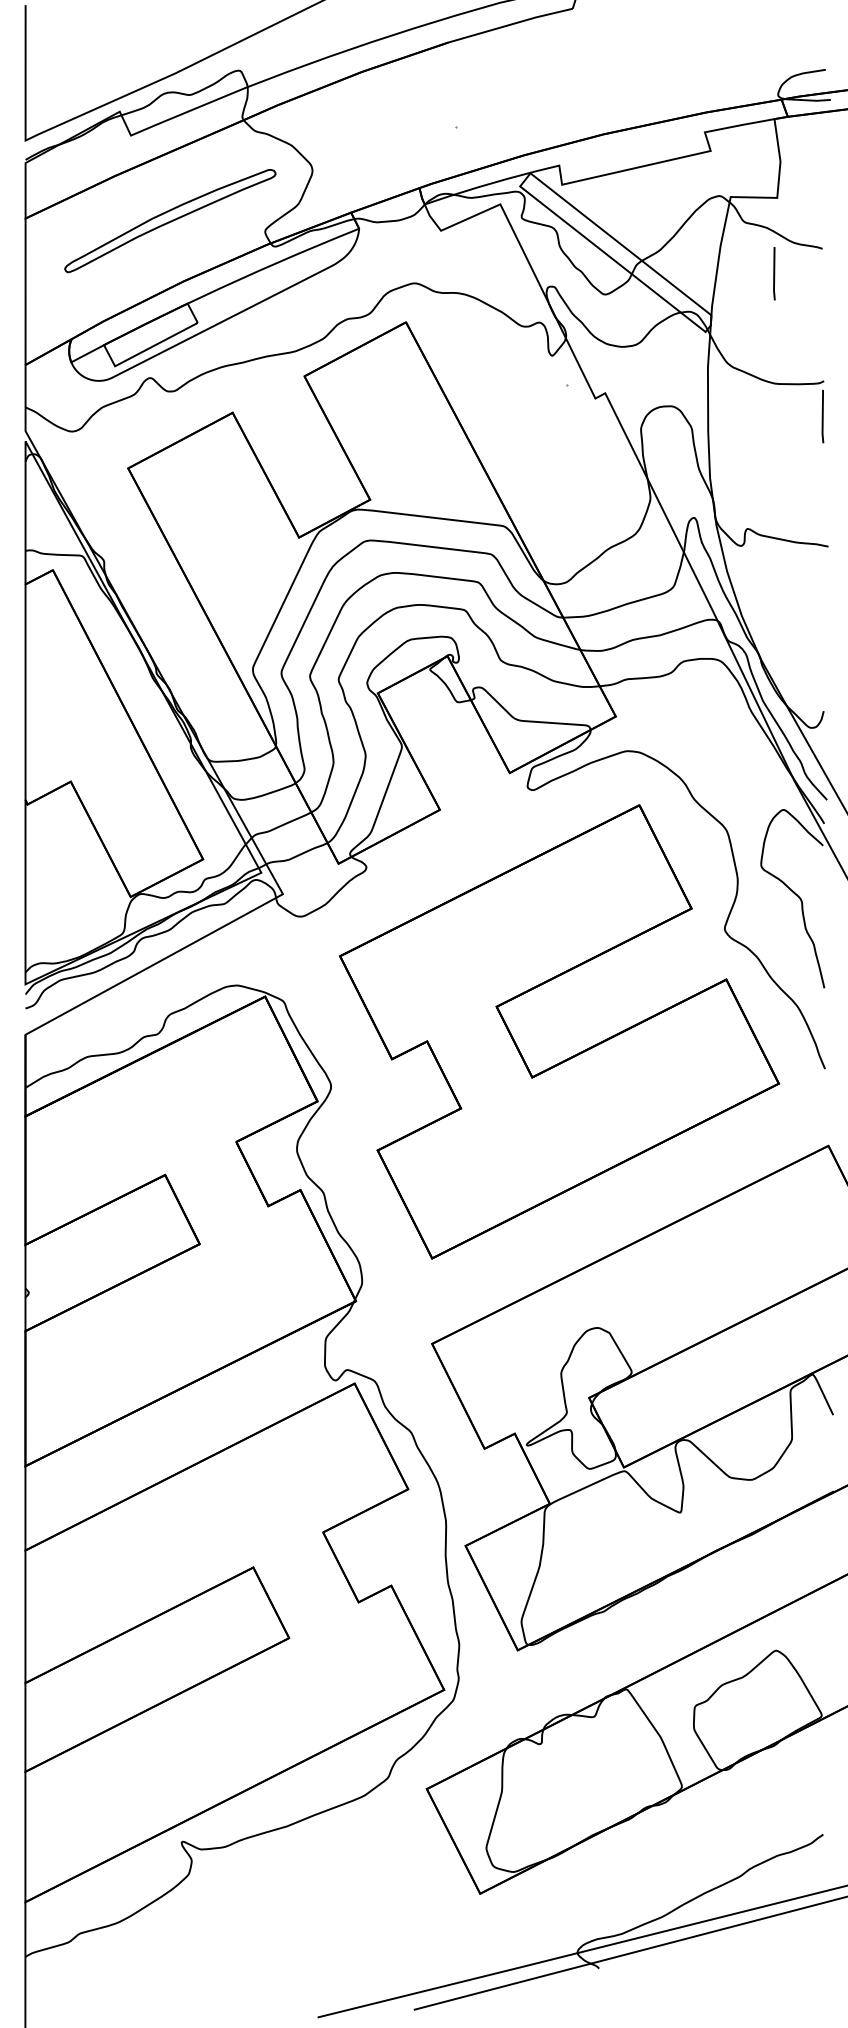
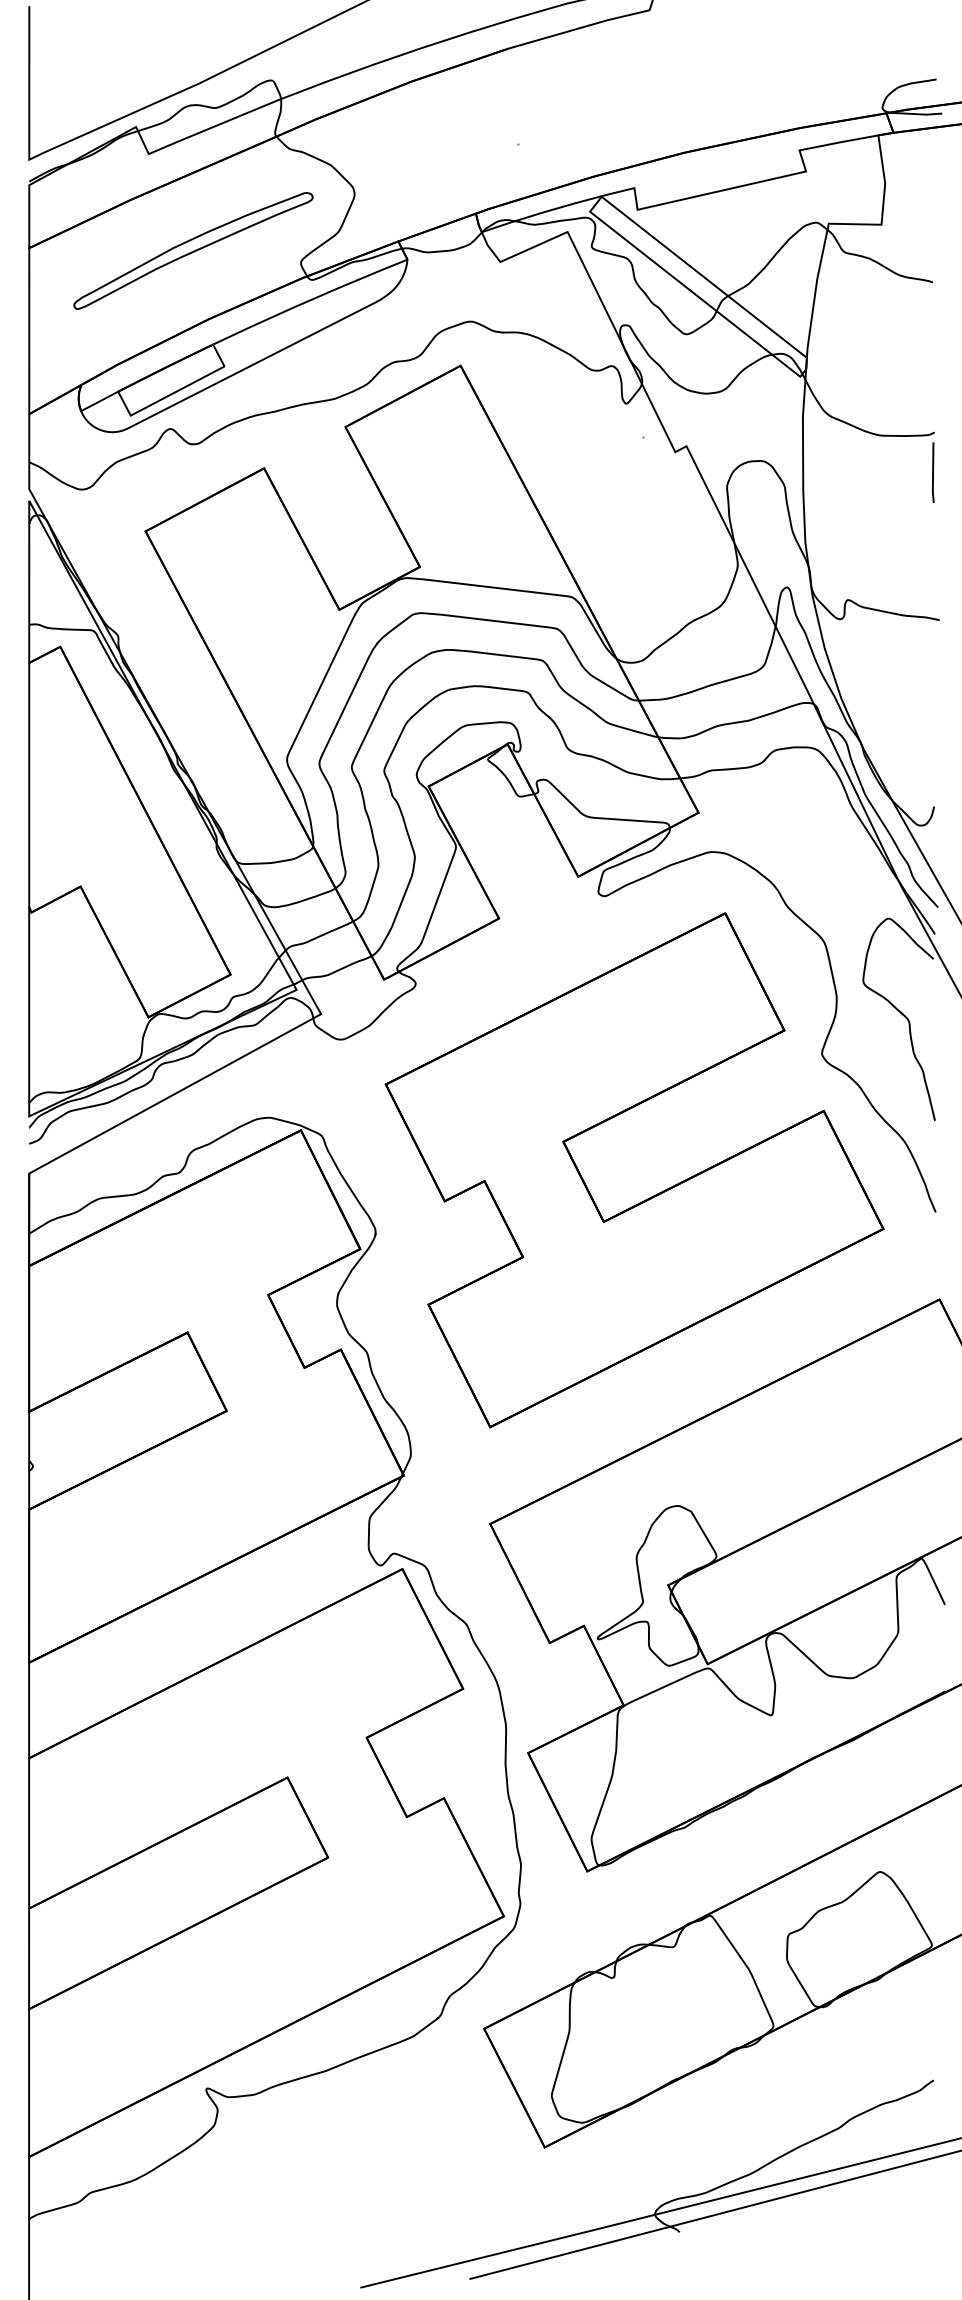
line: (774, 273) -> (878, 310), removed

